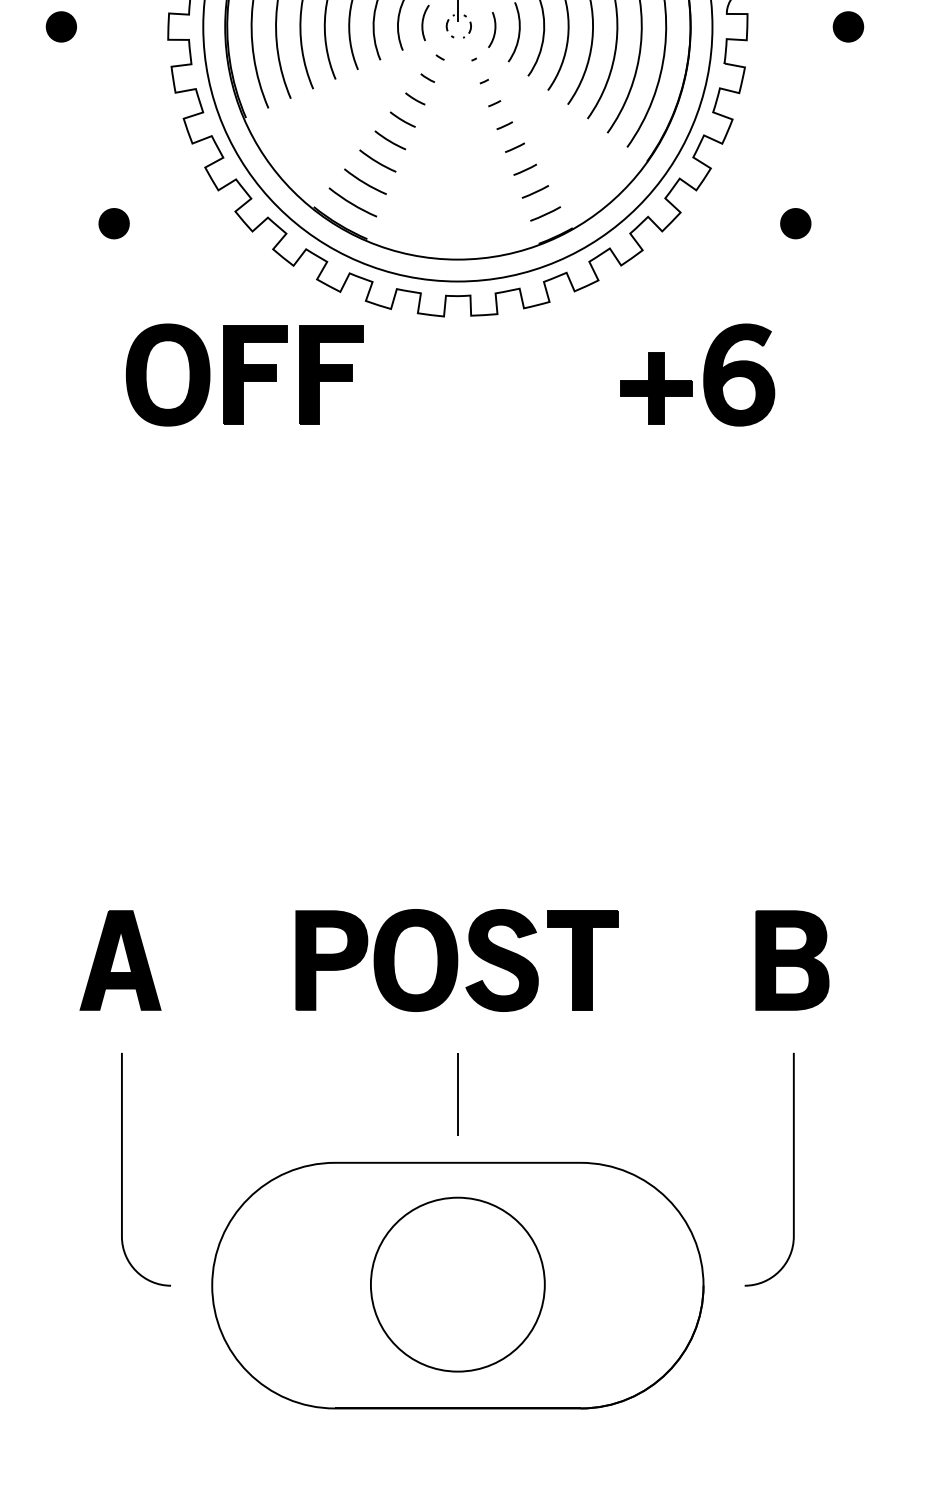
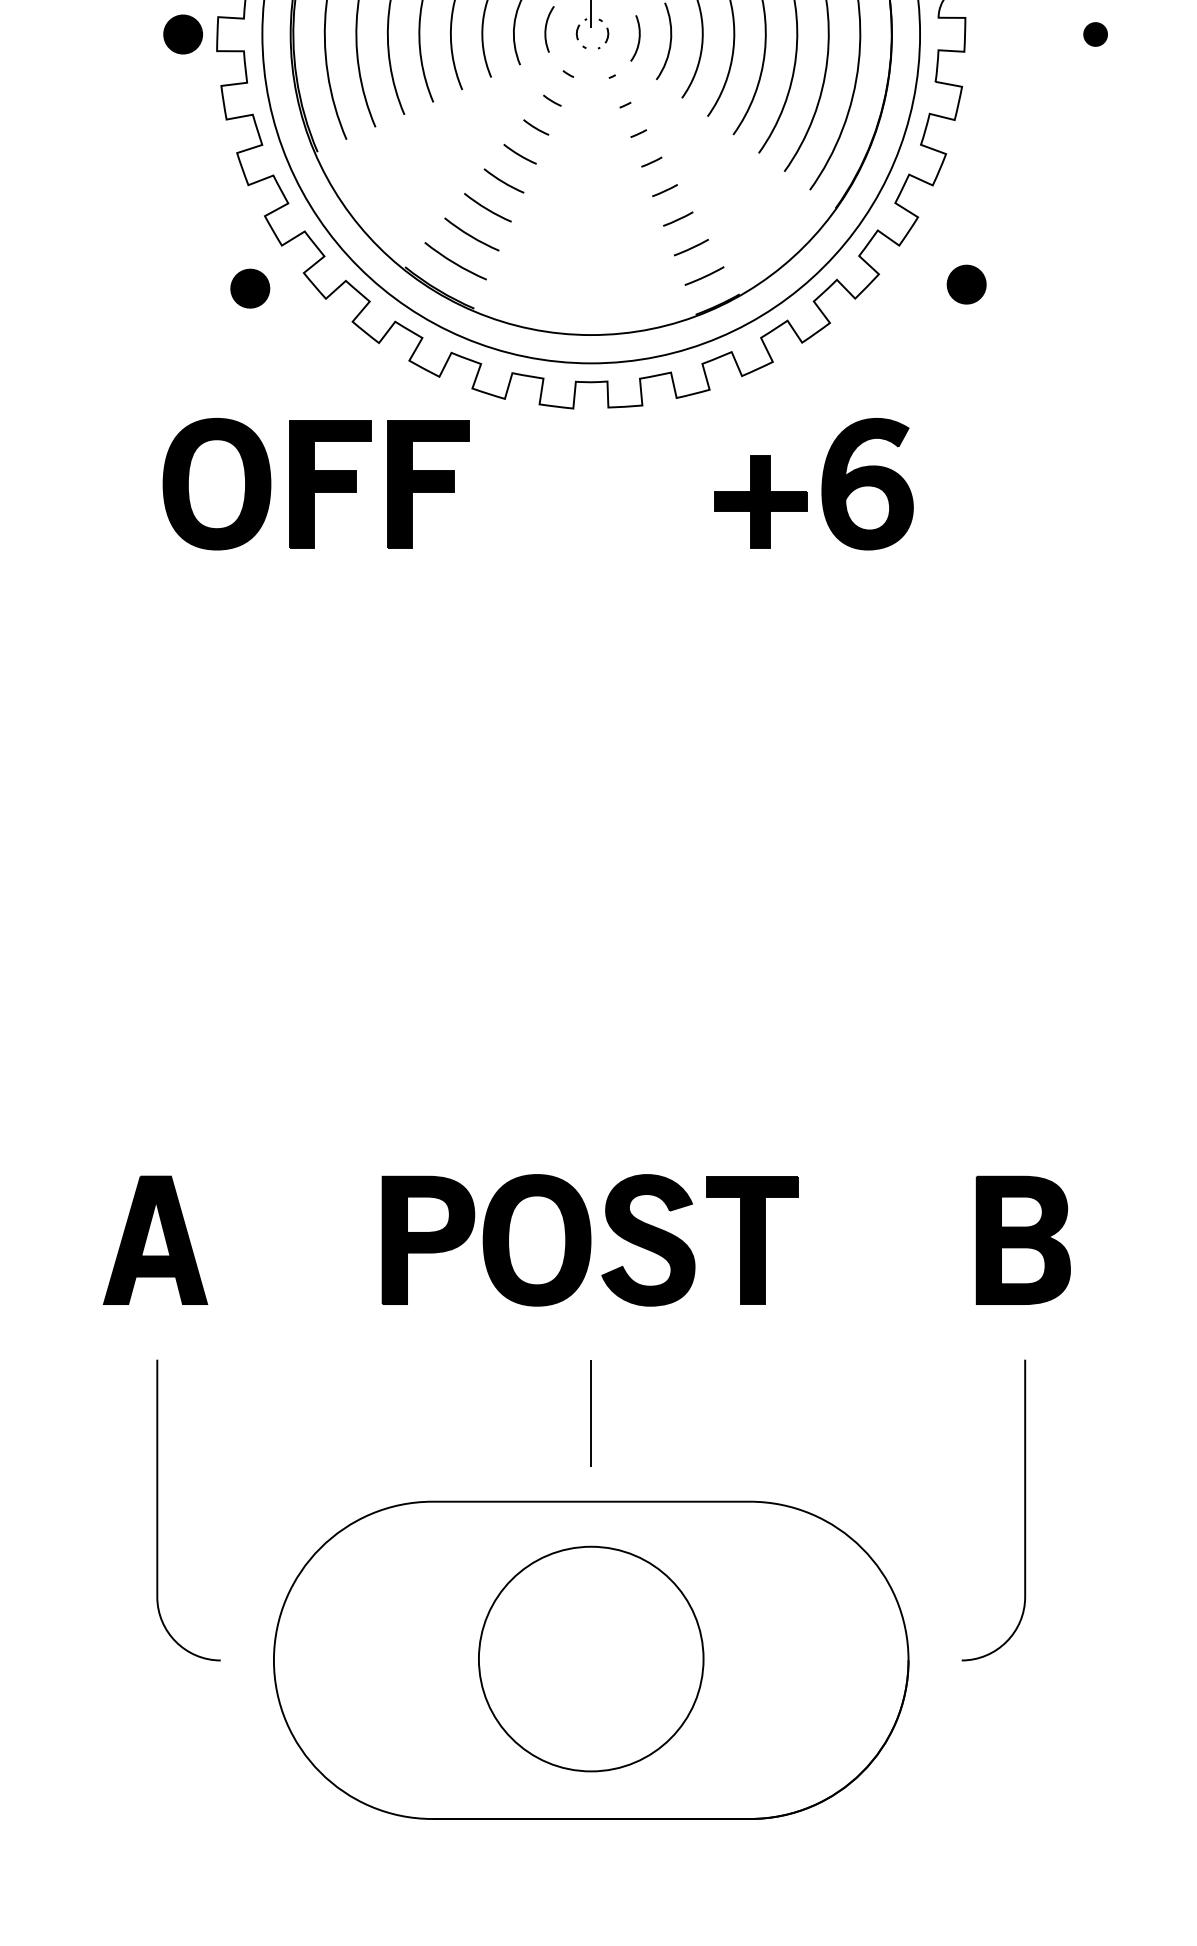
part: (60, 26) -> (182, 34), moved
part: (848, 26) -> (1095, 34), size x0.6
part: (114, 223) -> (250, 288), moved
part: (795, 223) -> (966, 284), moved
part: (703, 375) -> (821, 484), moved

